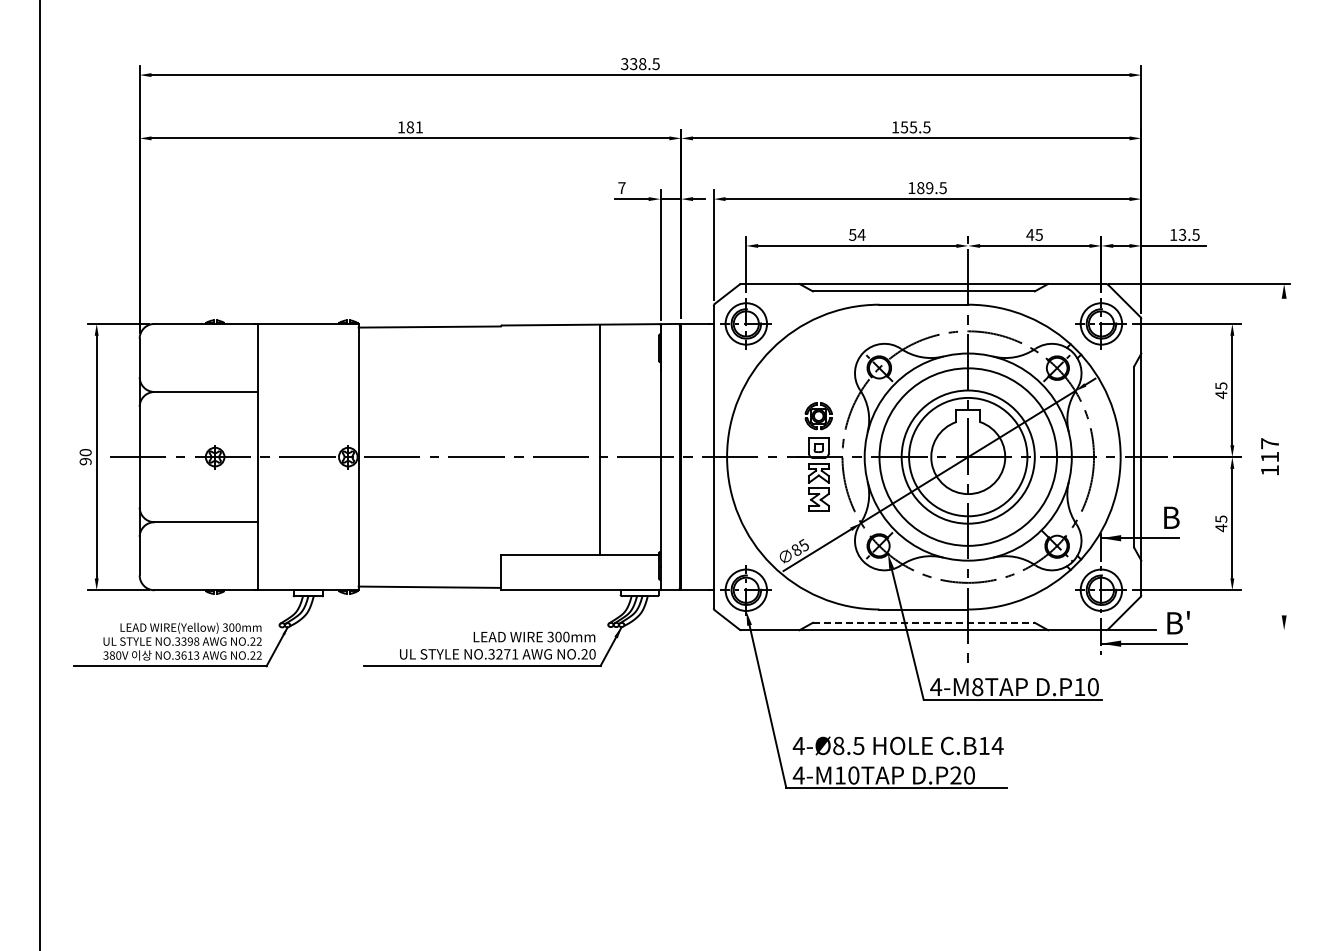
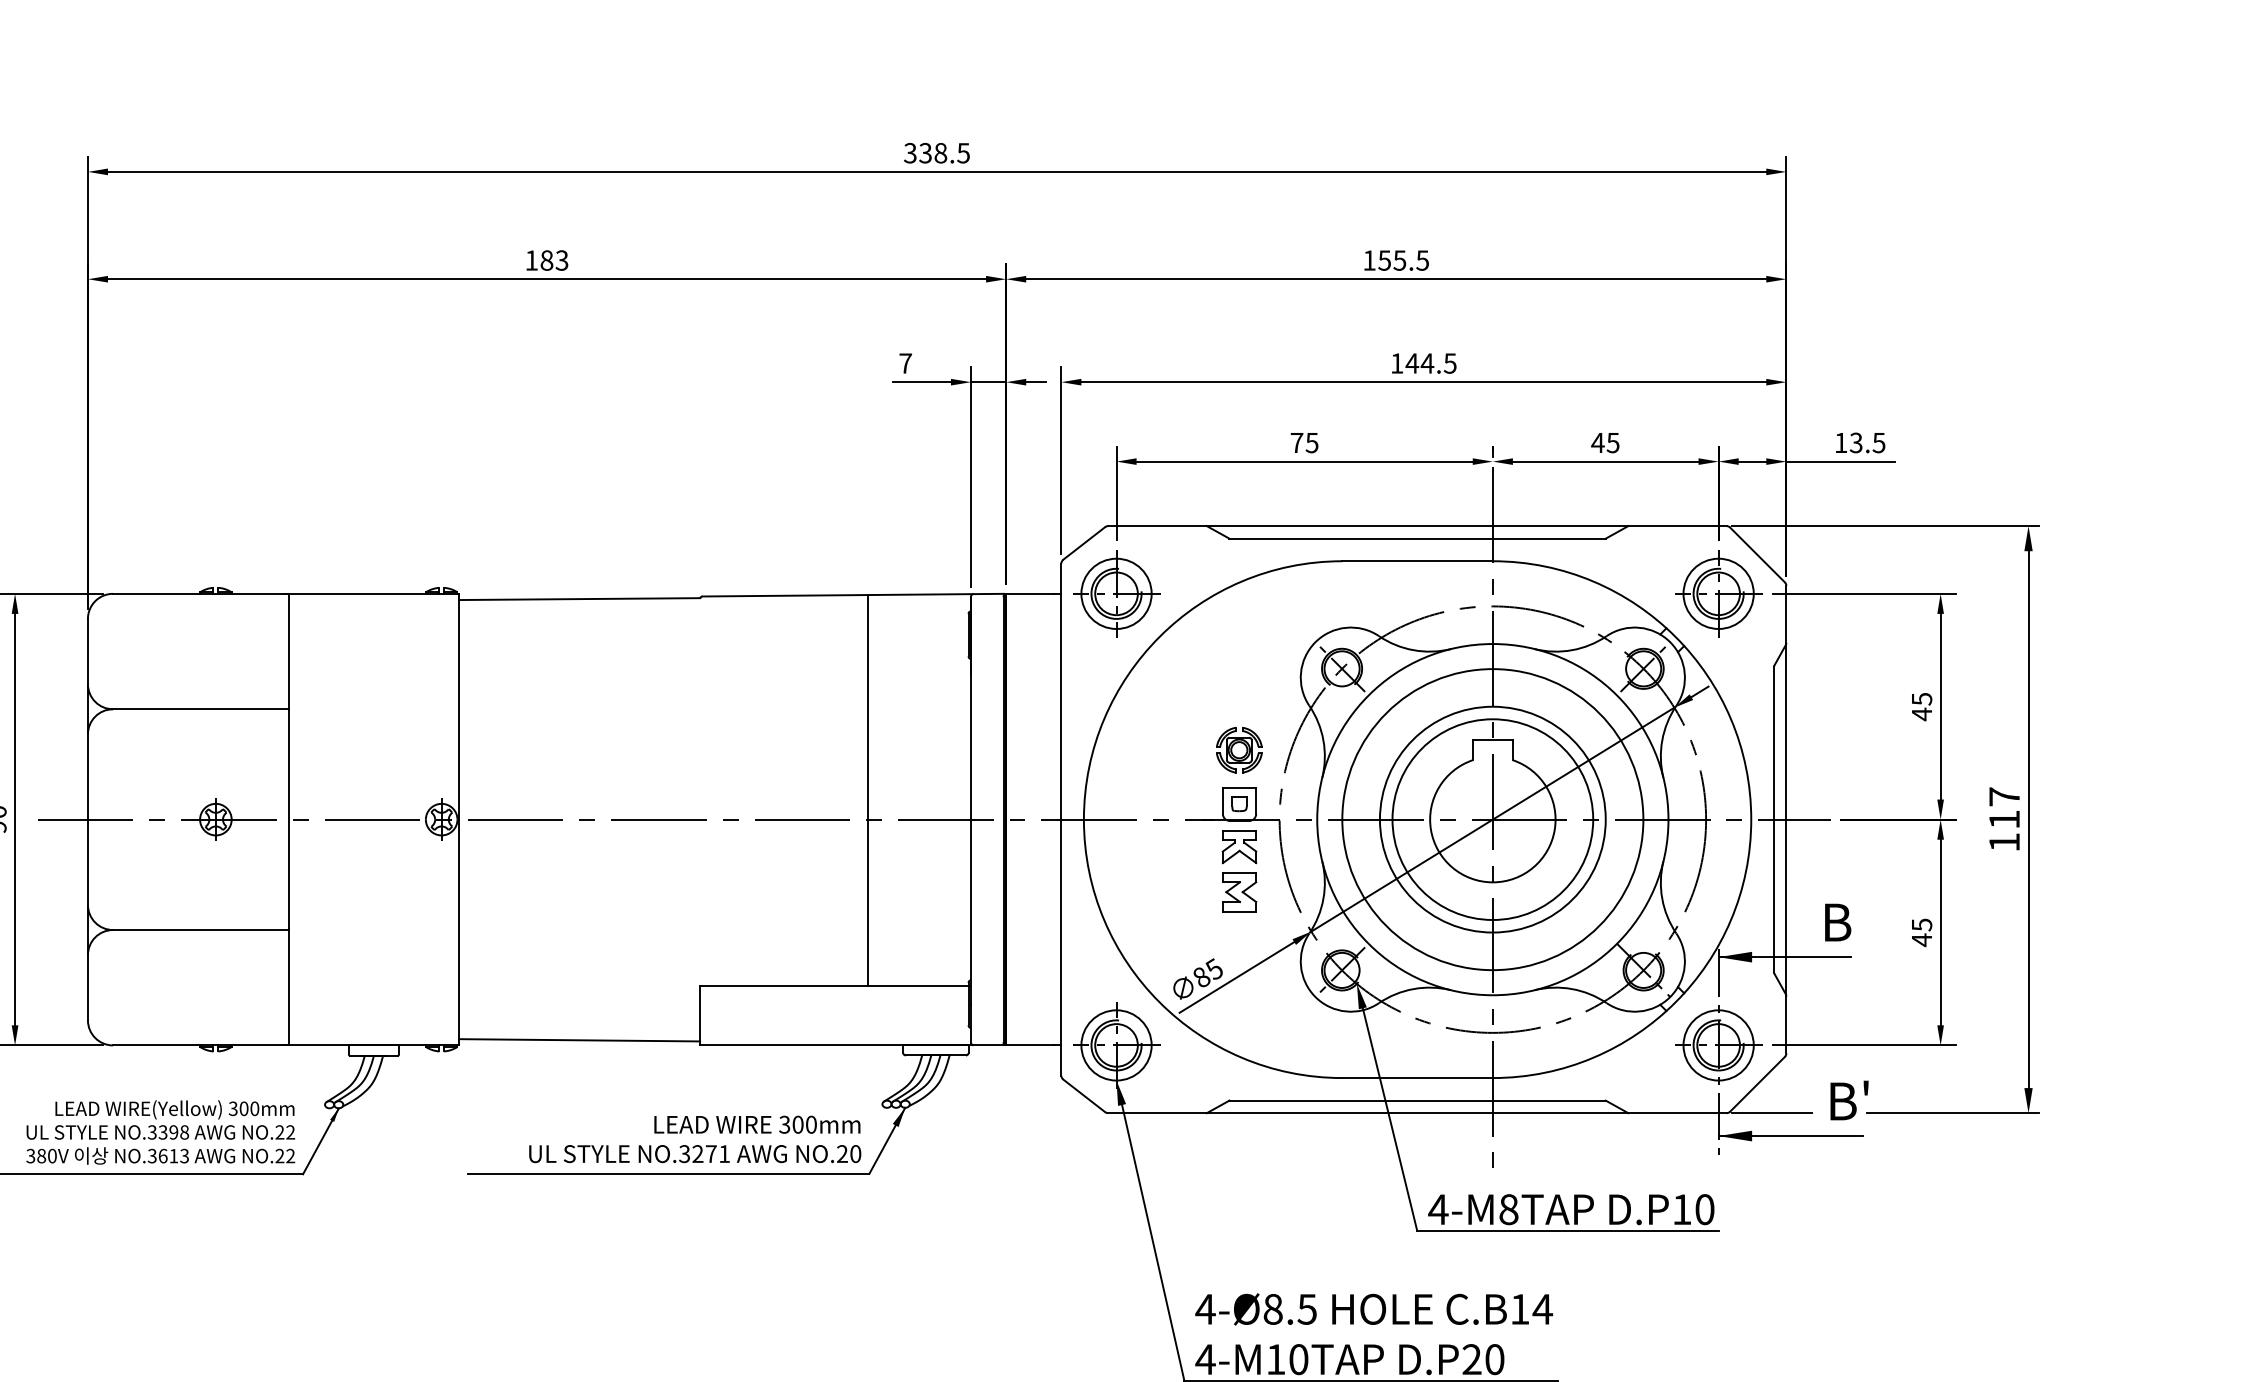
text: (418, 127) -> (560, 260), 181 -> 183
text: (924, 188) -> (1418, 364), 189.5 -> 144.5
text: (857, 234) -> (1305, 442), 54 -> 75
line: (1284, 456) -> (2029, 818), added
line: (923, 622) -> (1416, 1100), dashed -> solid
line: (1239, 630) -> (1952, 1113), added

